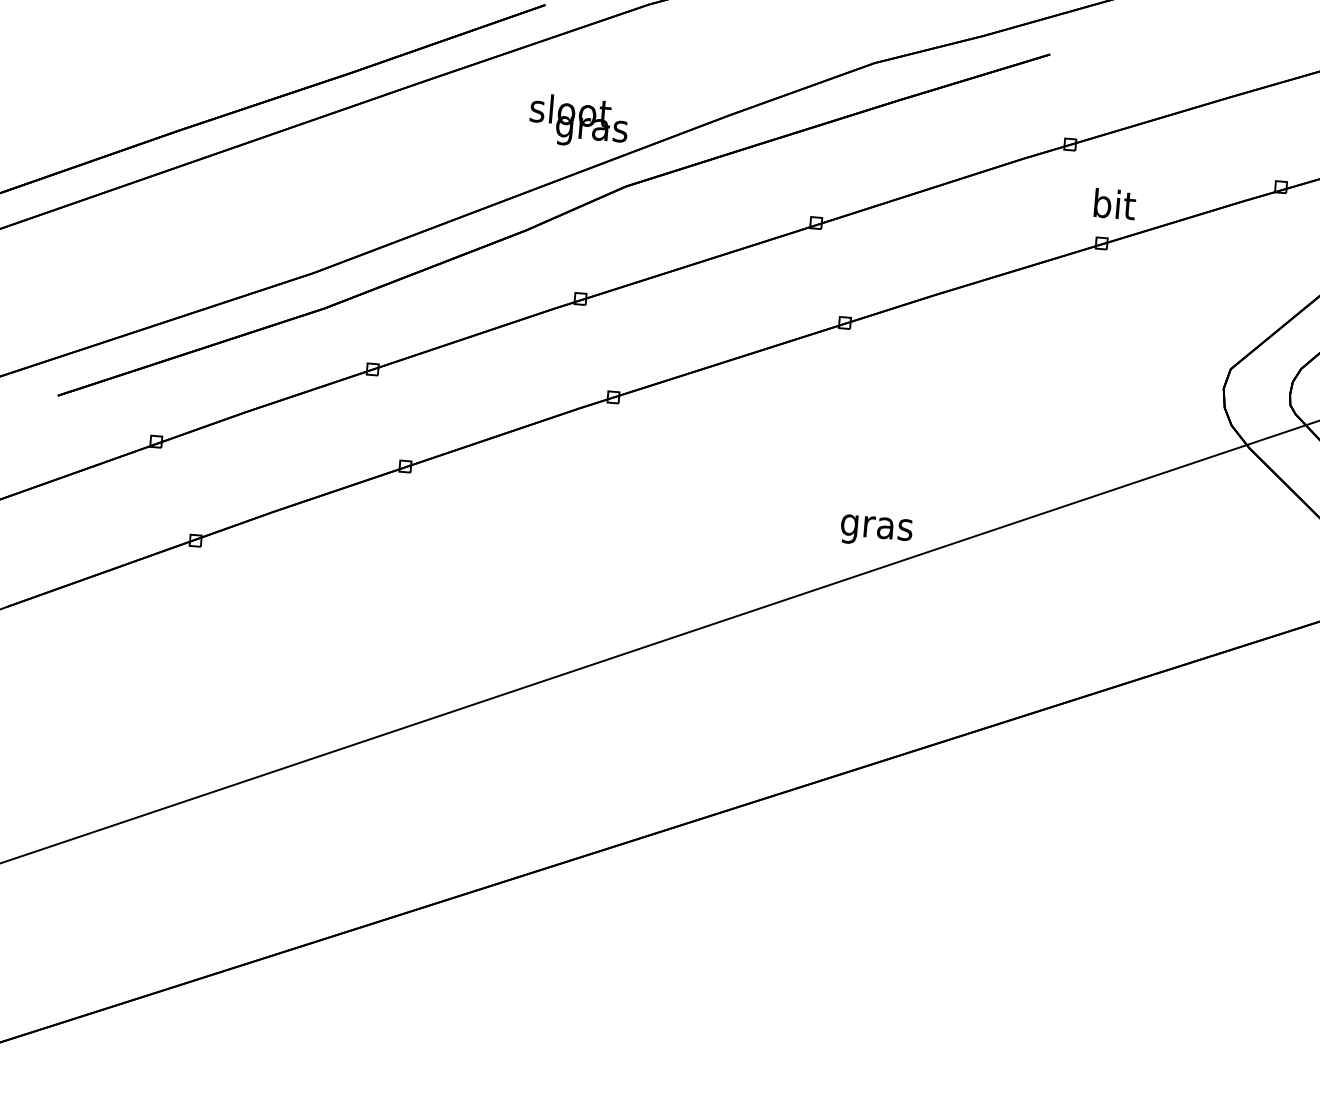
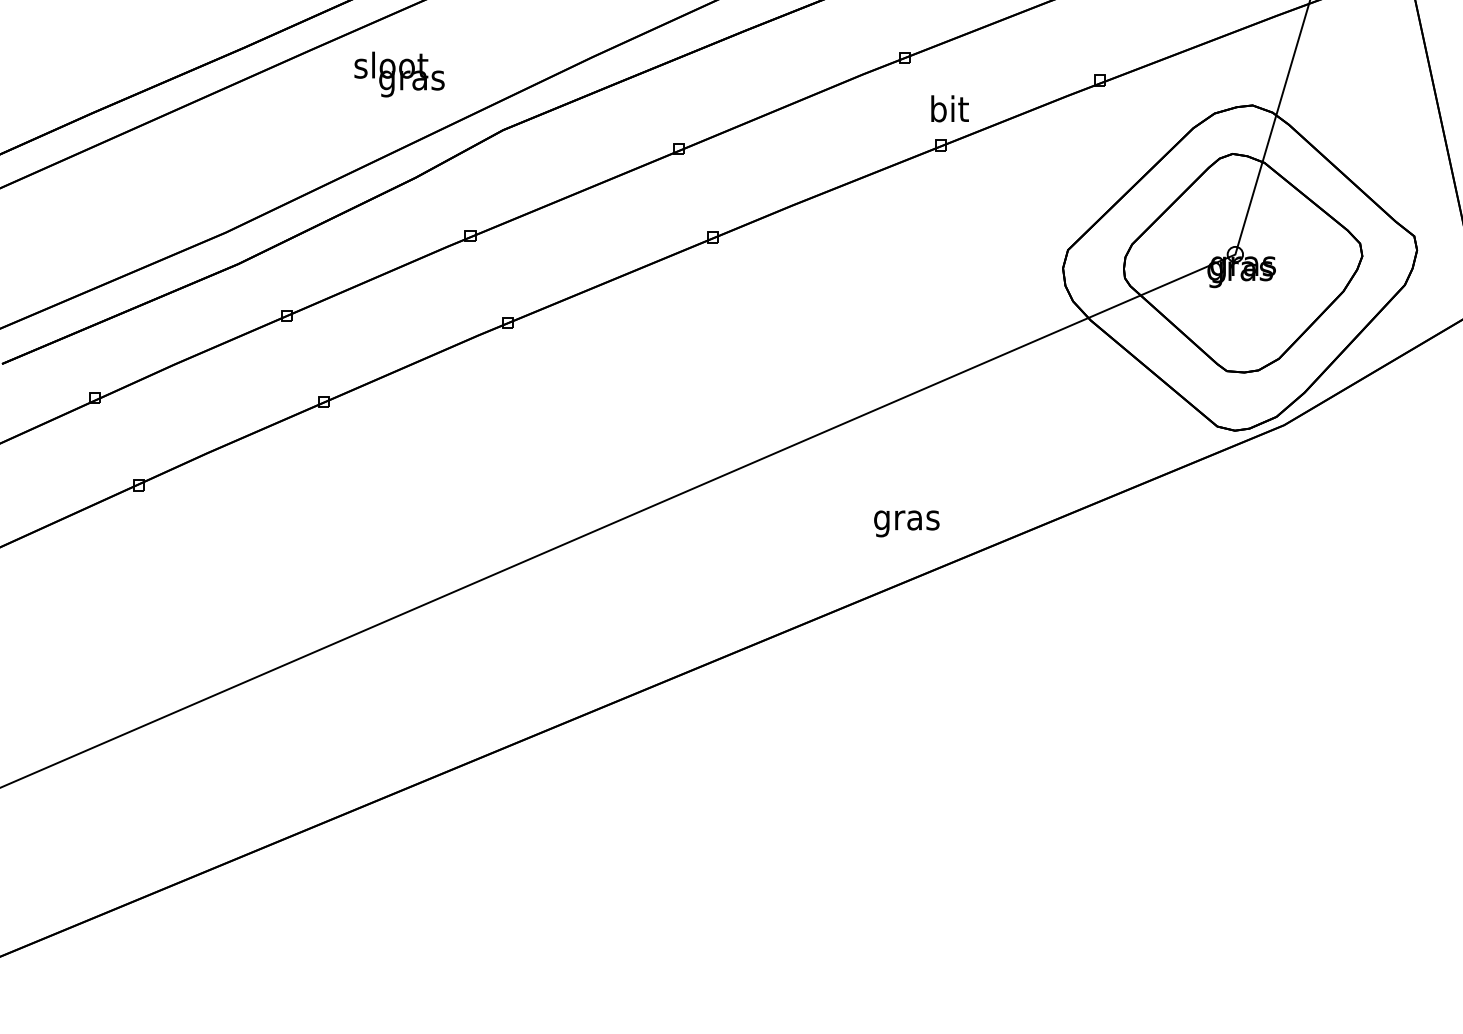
text: (578, 121) -> (399, 74), moved
text: (876, 530) -> (906, 523), moved

